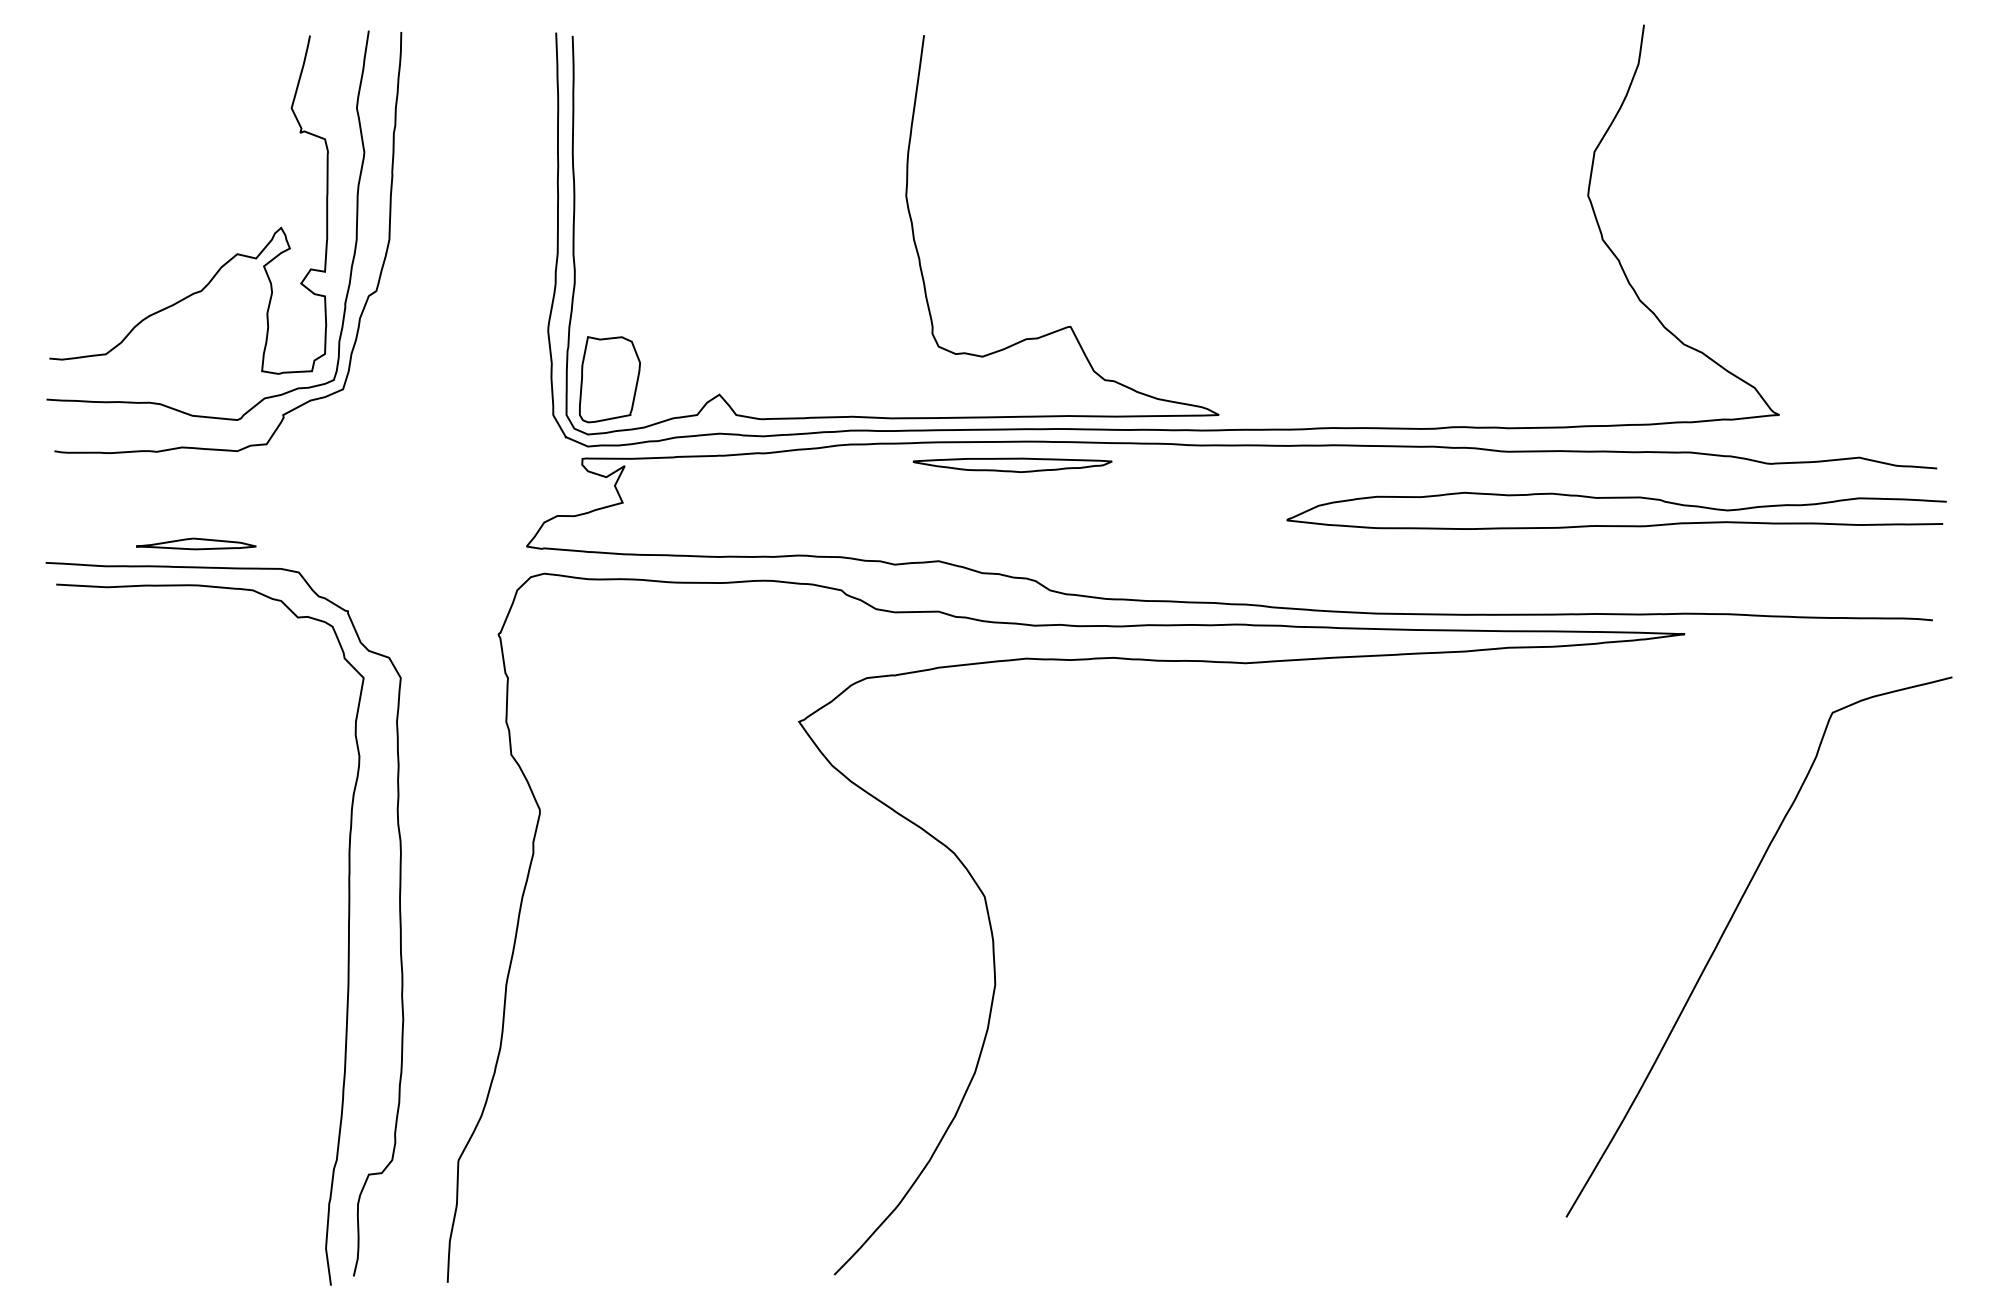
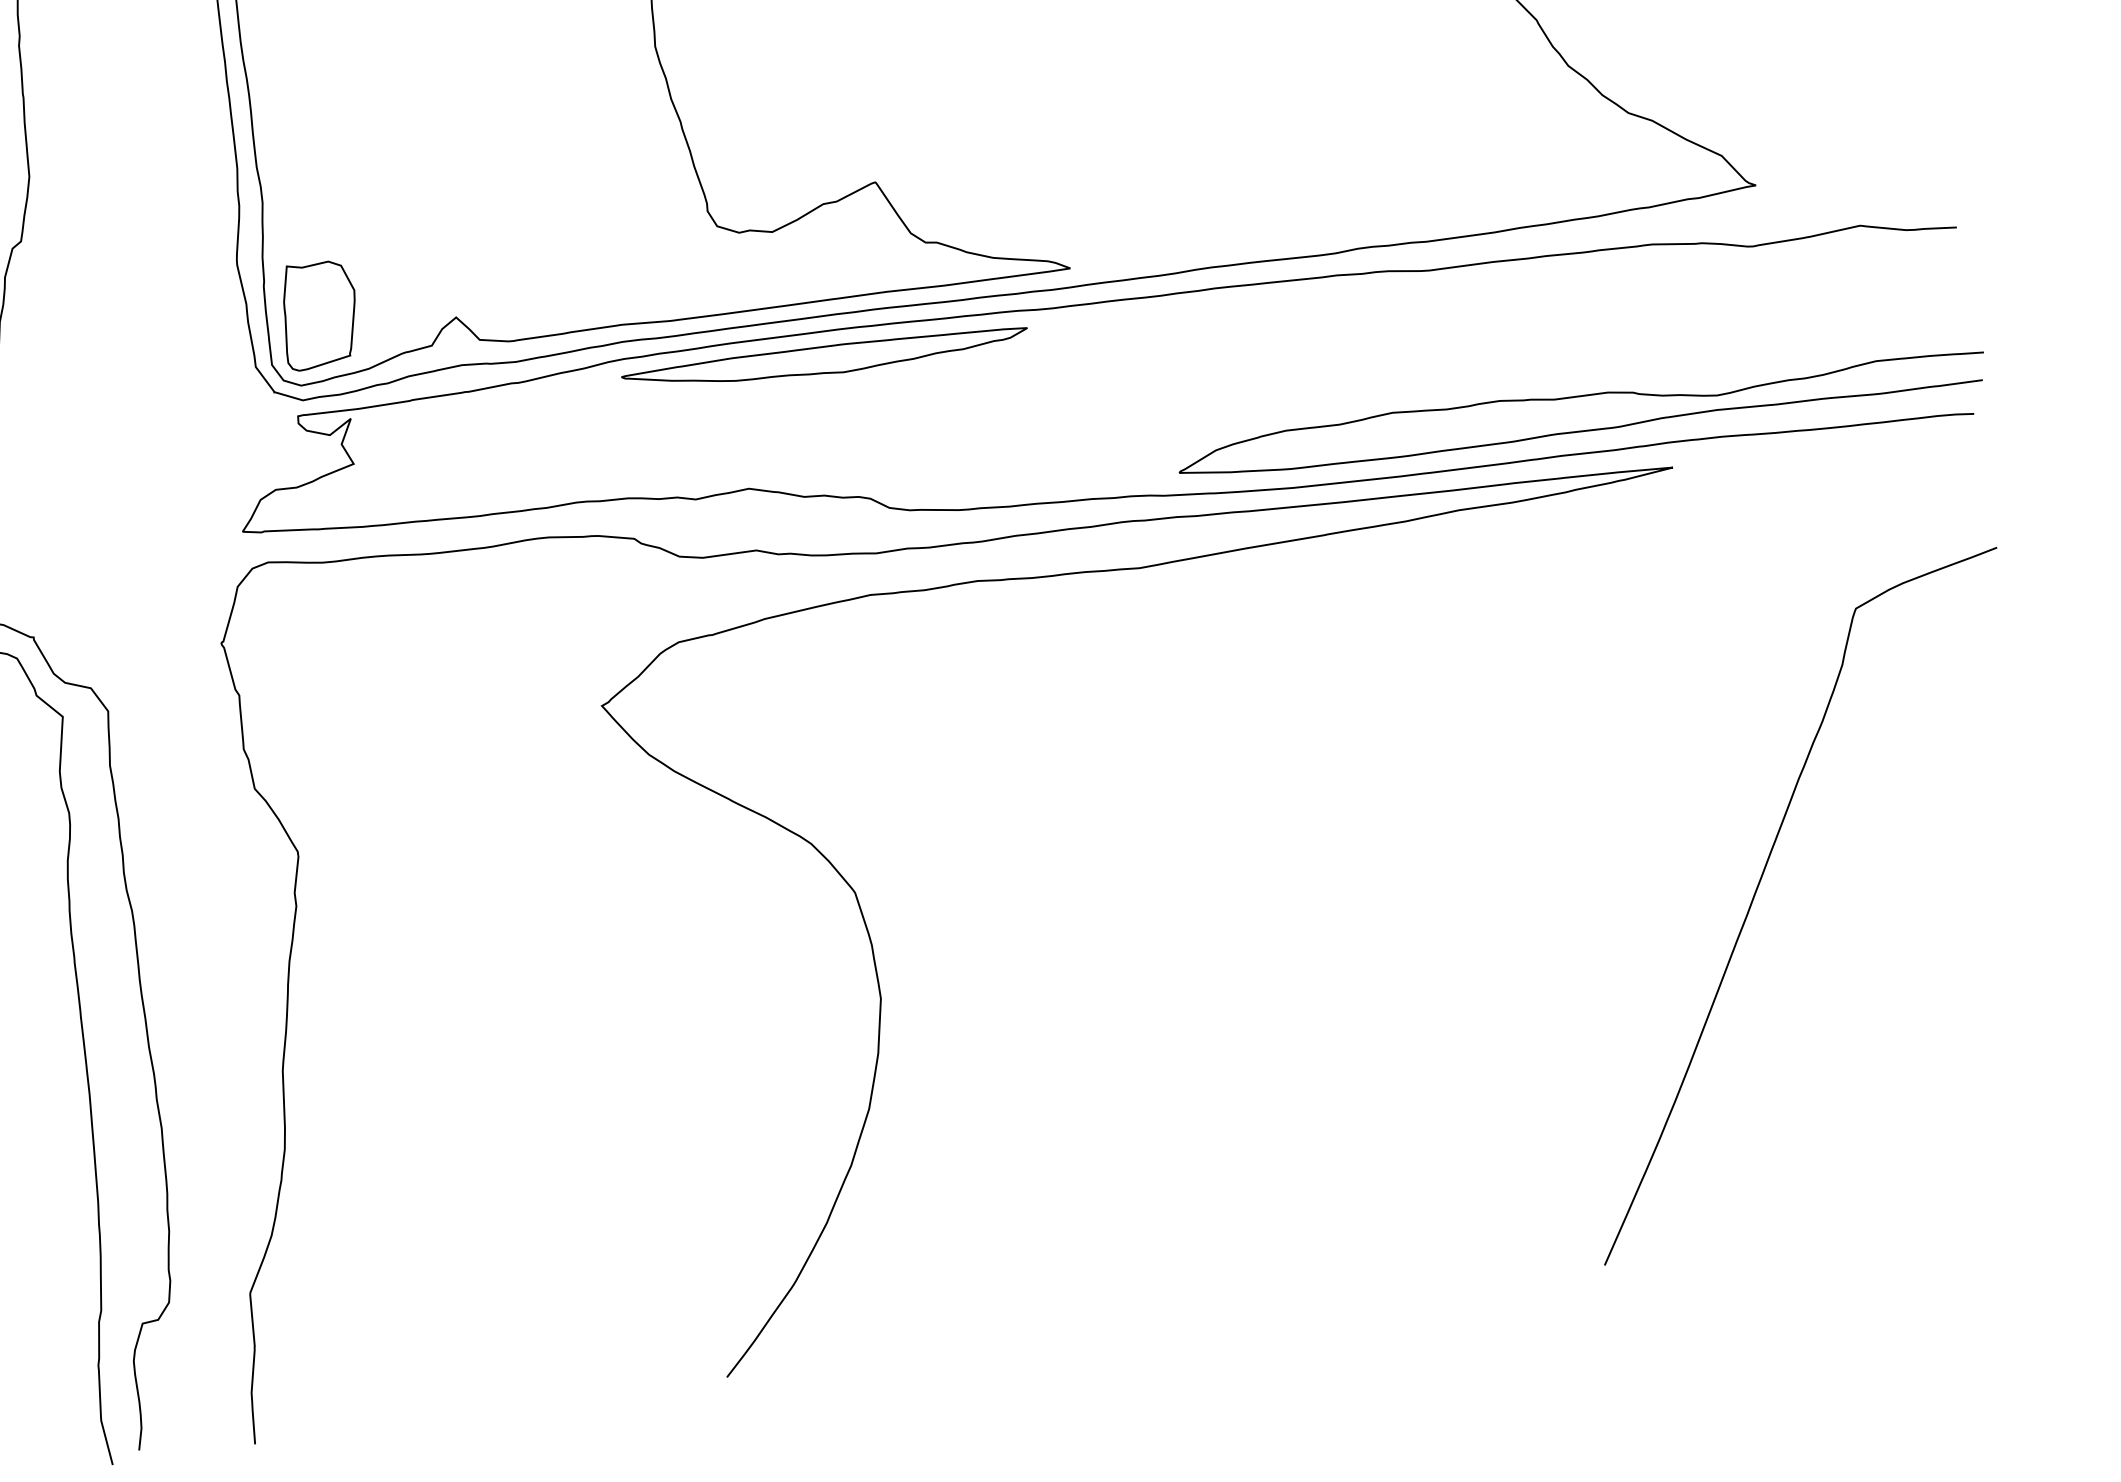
part: (1012, 465) -> (825, 360), size x1.67
curve: (1616, 498) -> (1579, 397), moved
curve: (1726, 929) -> (1758, 889), moved

